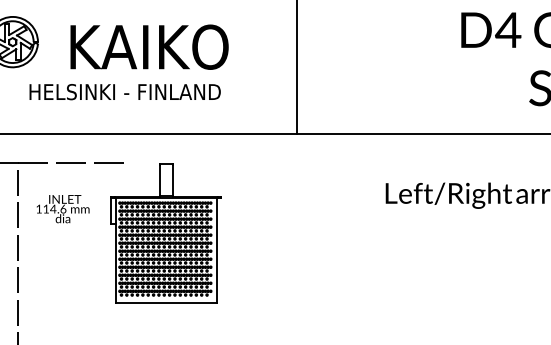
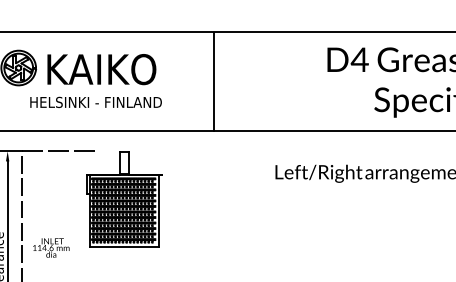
text: (149, 47) -> (101, 69), moved
text: (63, 208) -> (51, 247), moved

